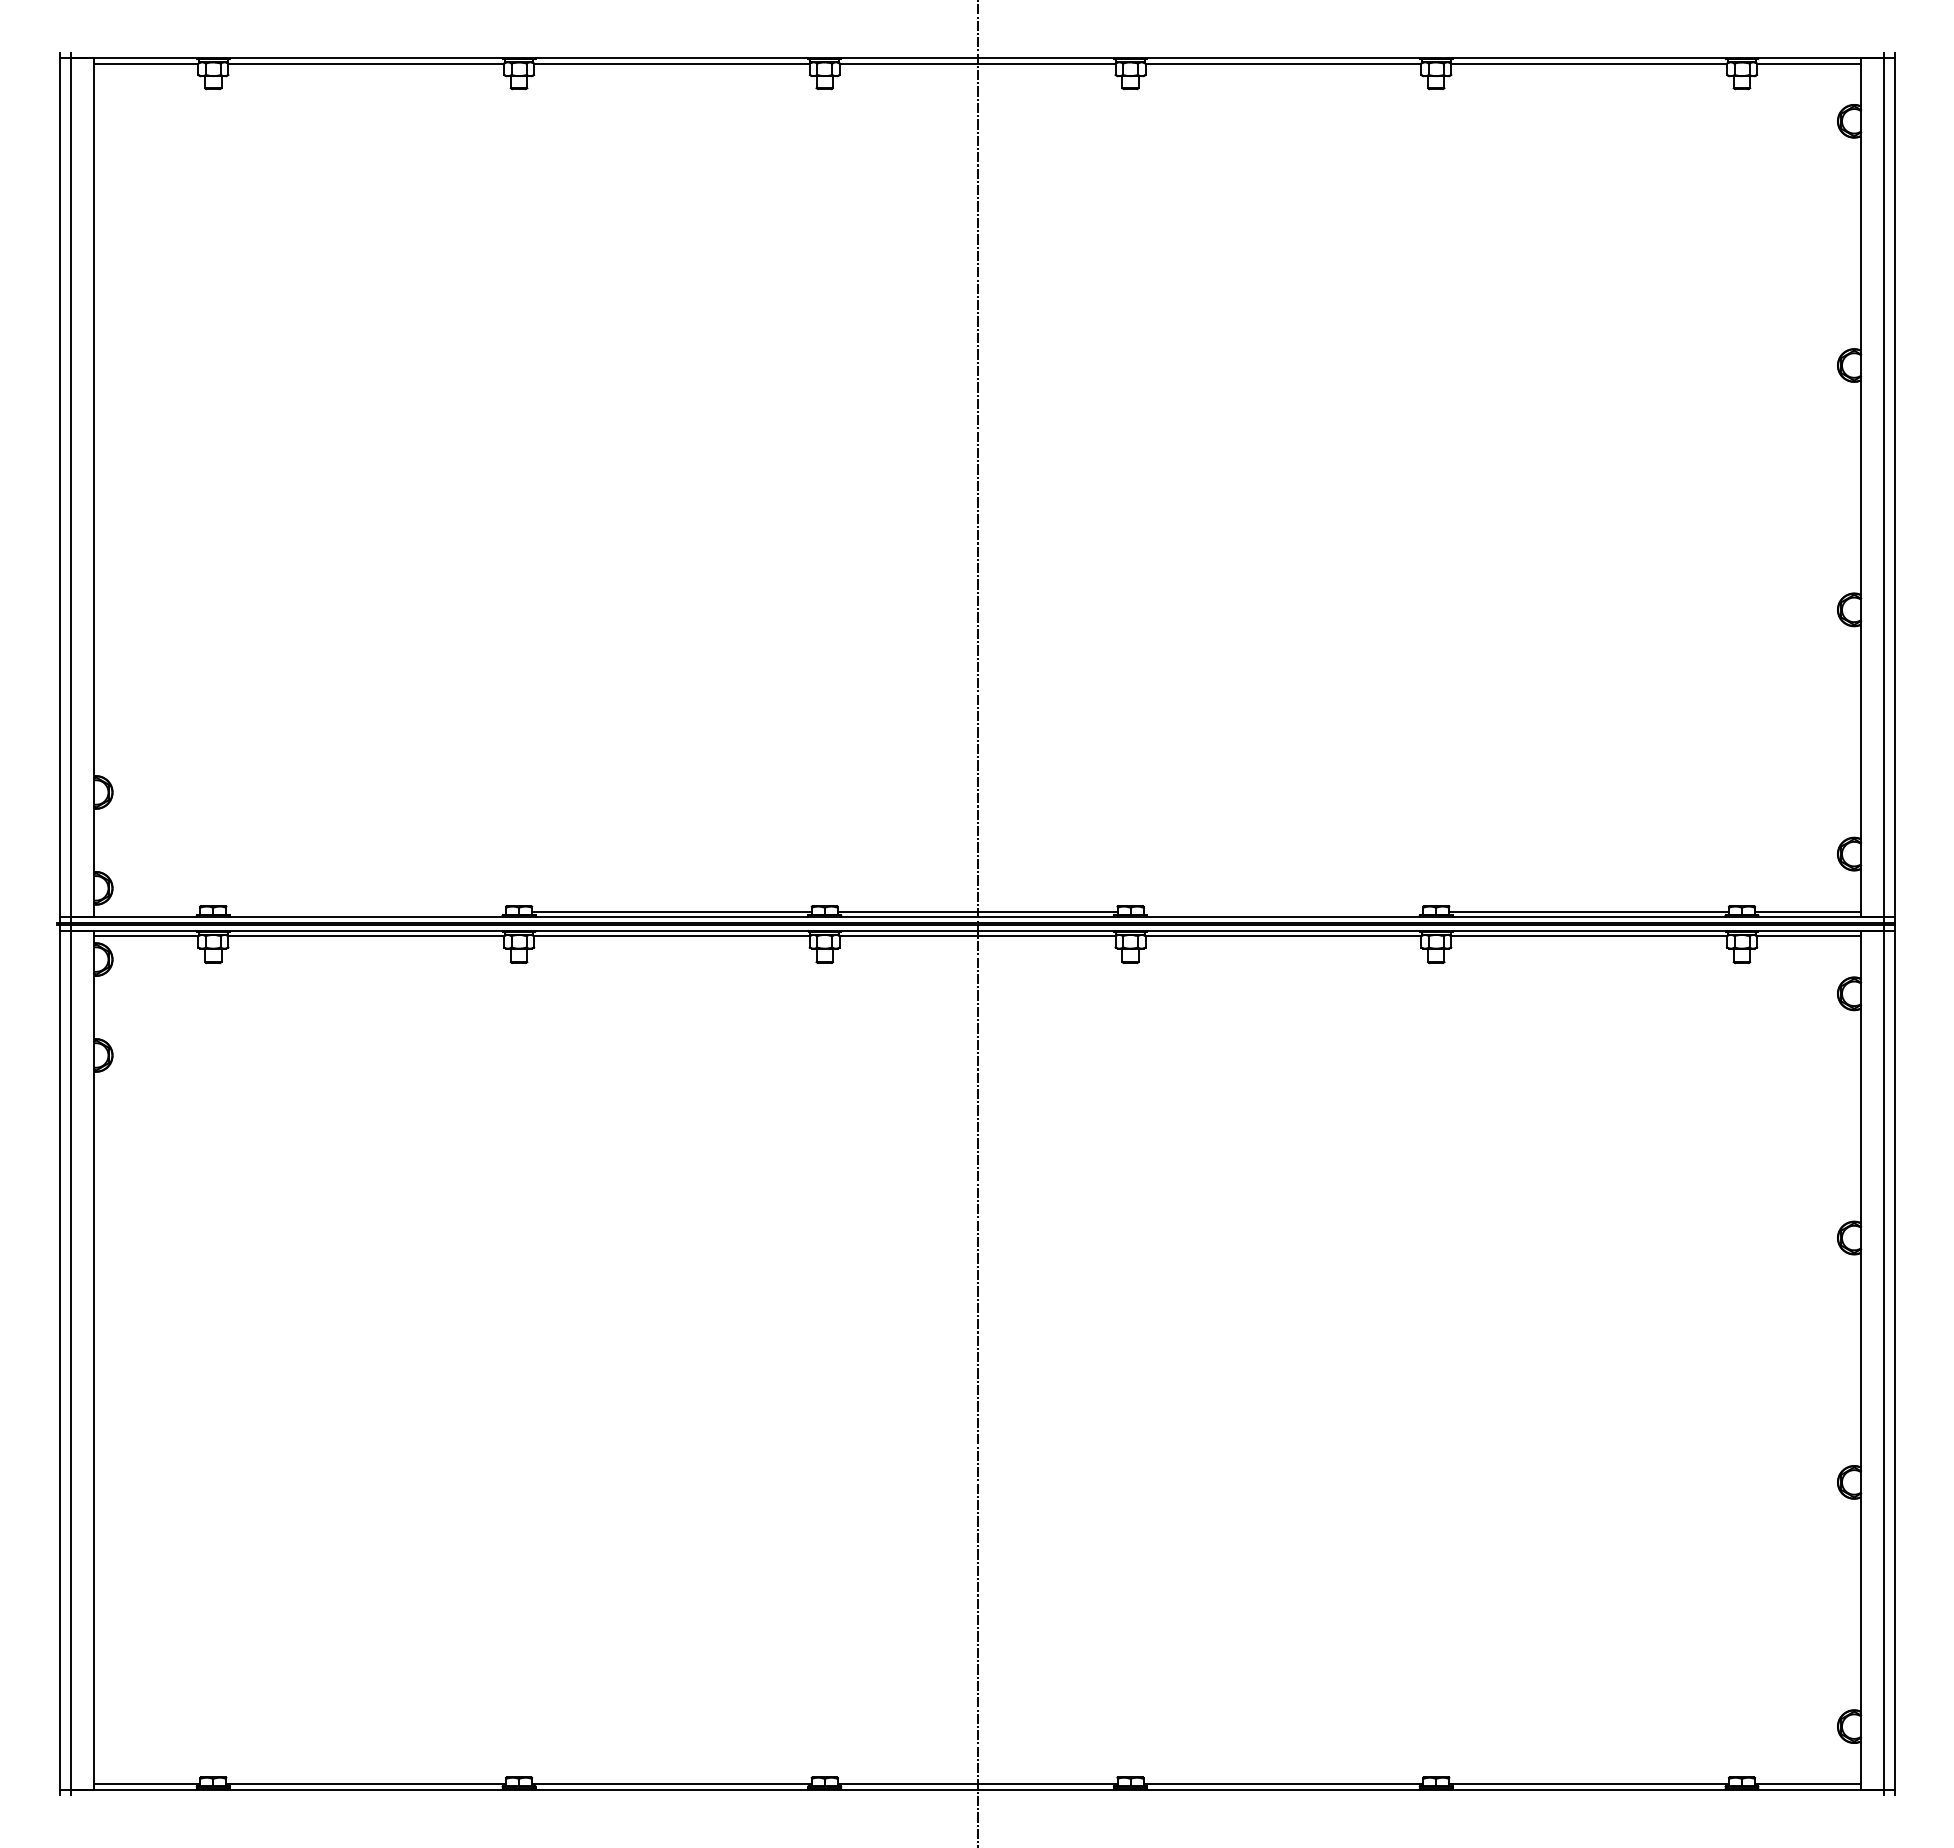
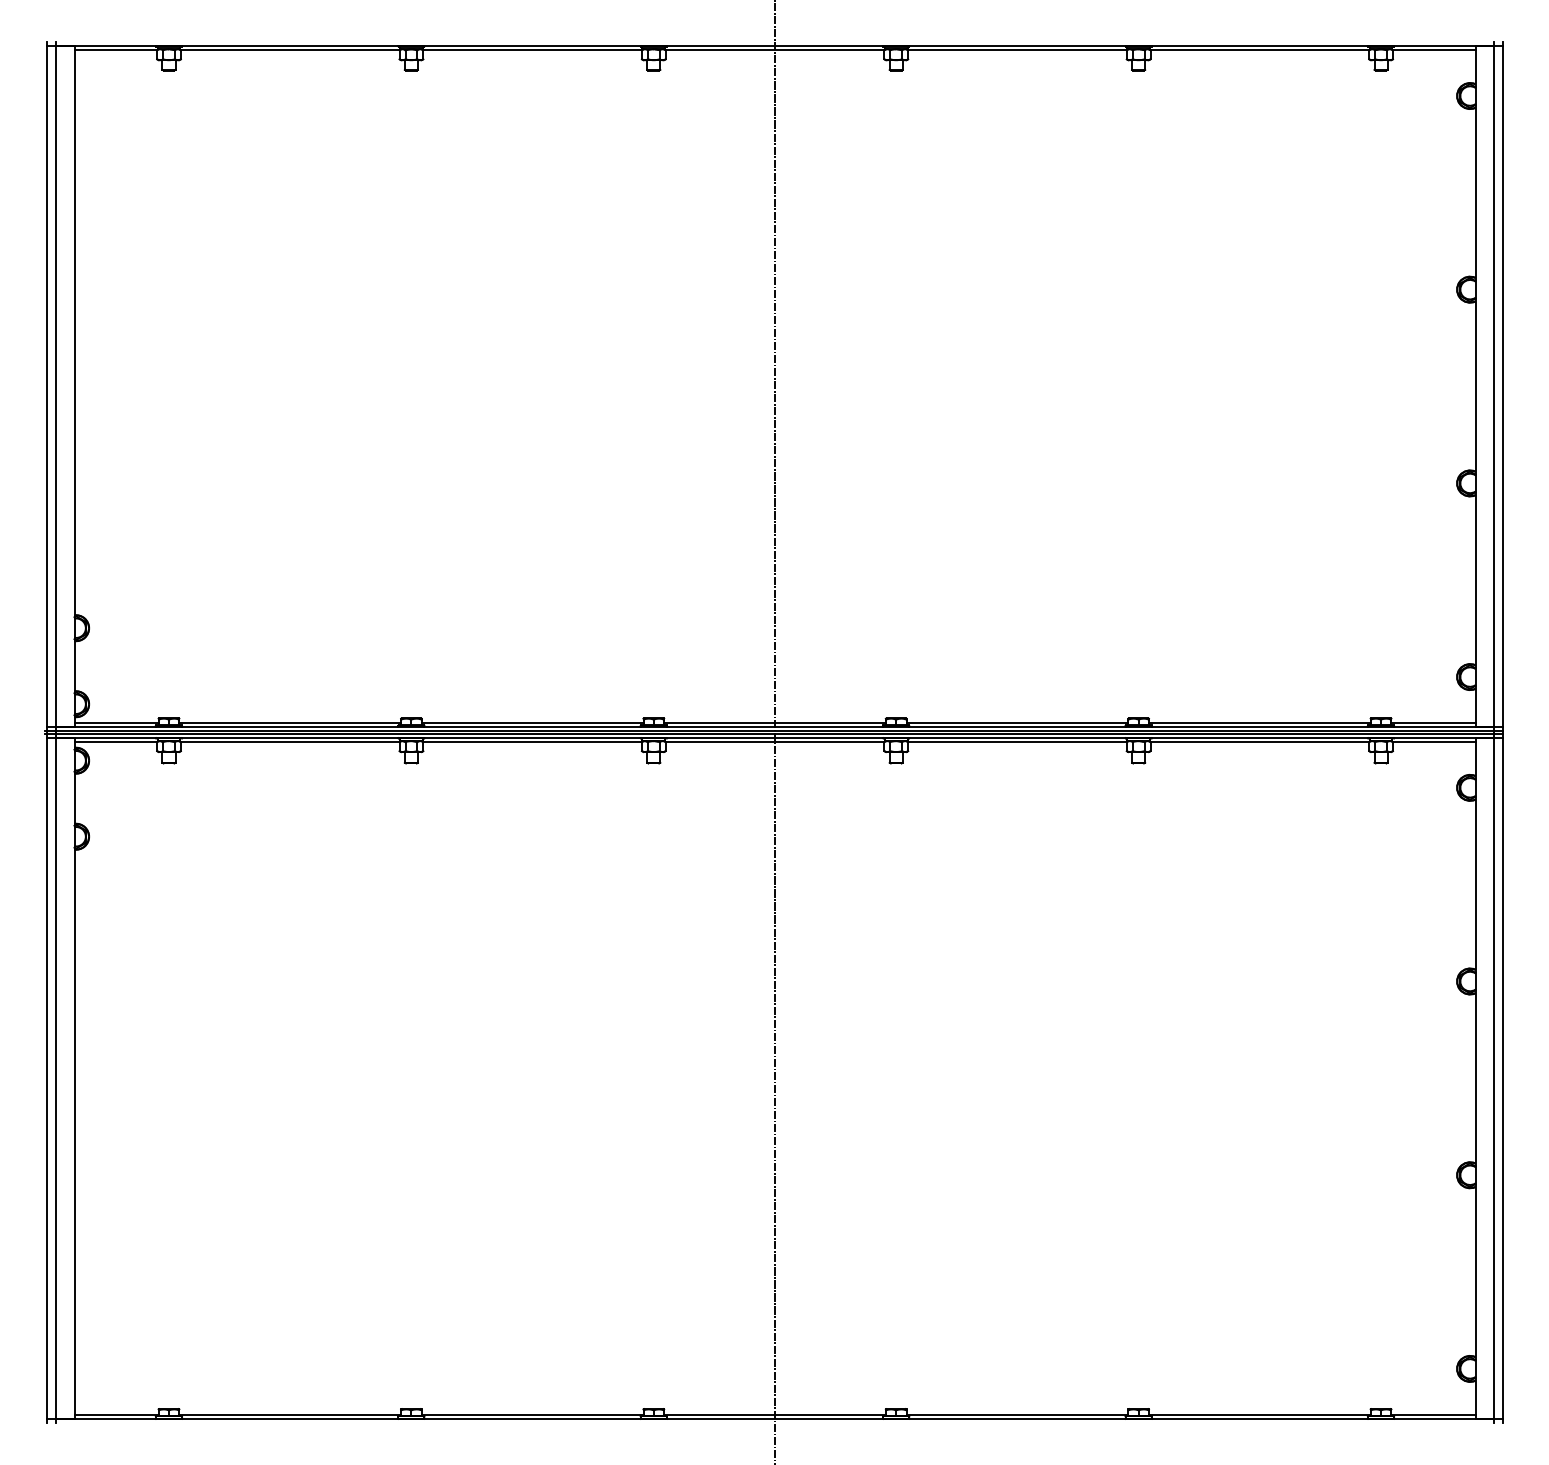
line: (147, 911) -> (116, 722), added
line: (366, 911) -> (290, 722), added
line: (1283, 911) -> (1017, 722), added

